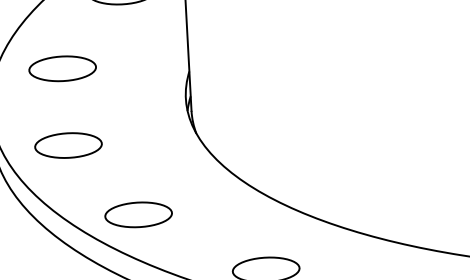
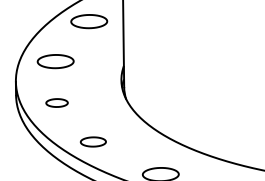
part: (67, 144) -> (56, 102), size x0.6
part: (138, 213) -> (93, 141), size x0.7

